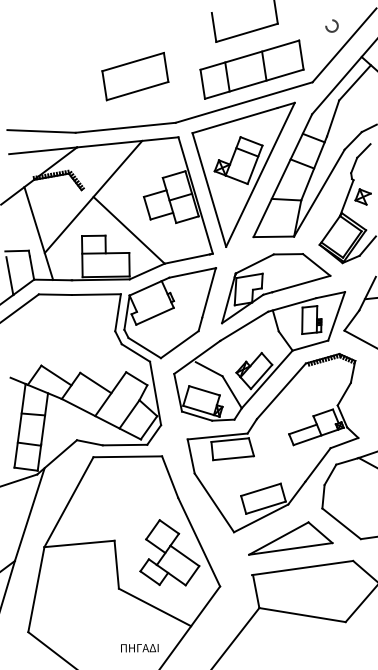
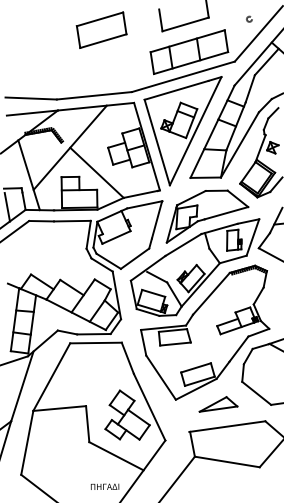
circle: (331, 25) -> (249, 18), size x0.6
part: (135, 76) -> (101, 30), moved
part: (290, 538) -> (218, 404), size x0.6

